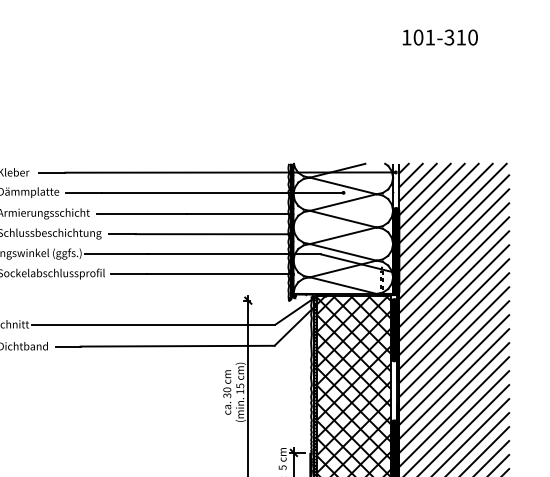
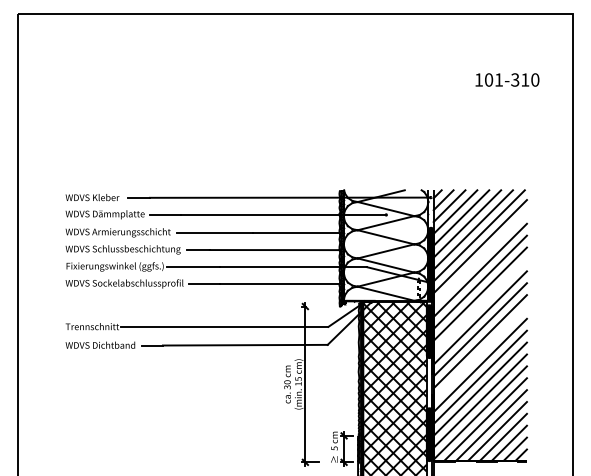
text: (440, 36) -> (507, 79), moved
line: (453, 244) -> (479, 258), removed
line: (453, 299) -> (479, 305), removed
line: (453, 355) -> (479, 353), removed

